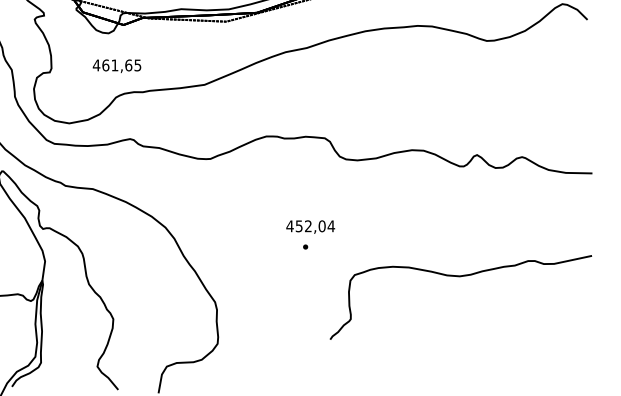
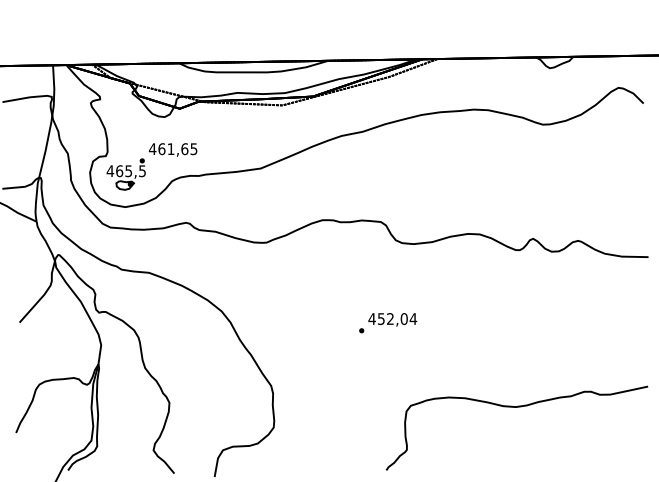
part: (69, 90) -> (125, 174), added
text: (310, 226) -> (392, 319), moved
curve: (460, 276) -> (516, 407), moved

